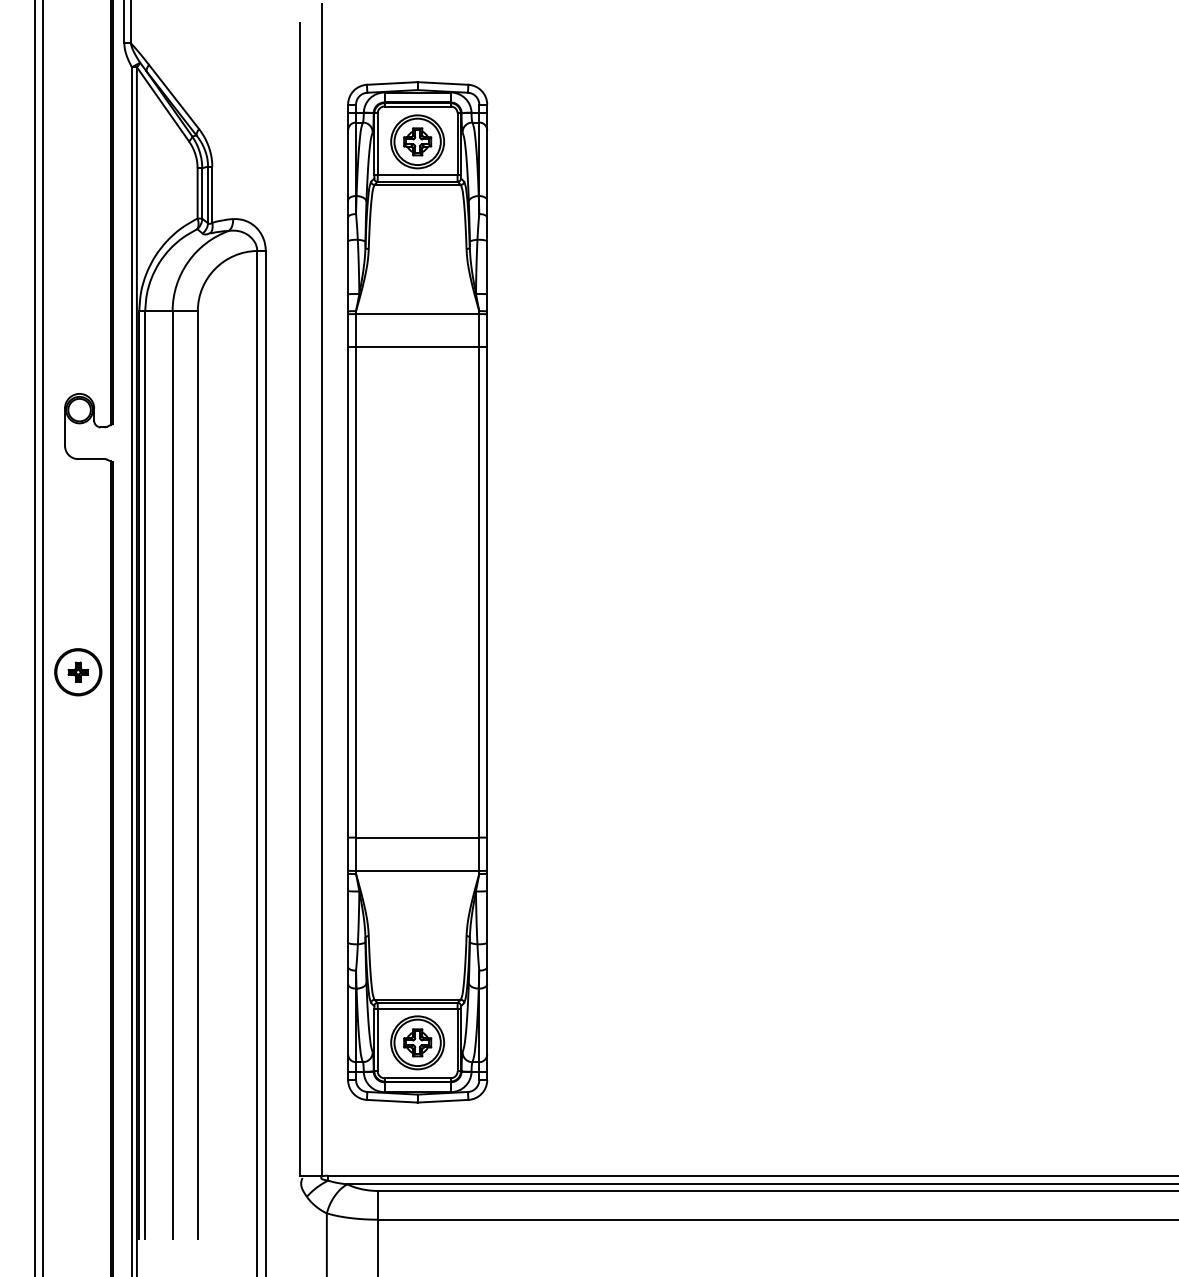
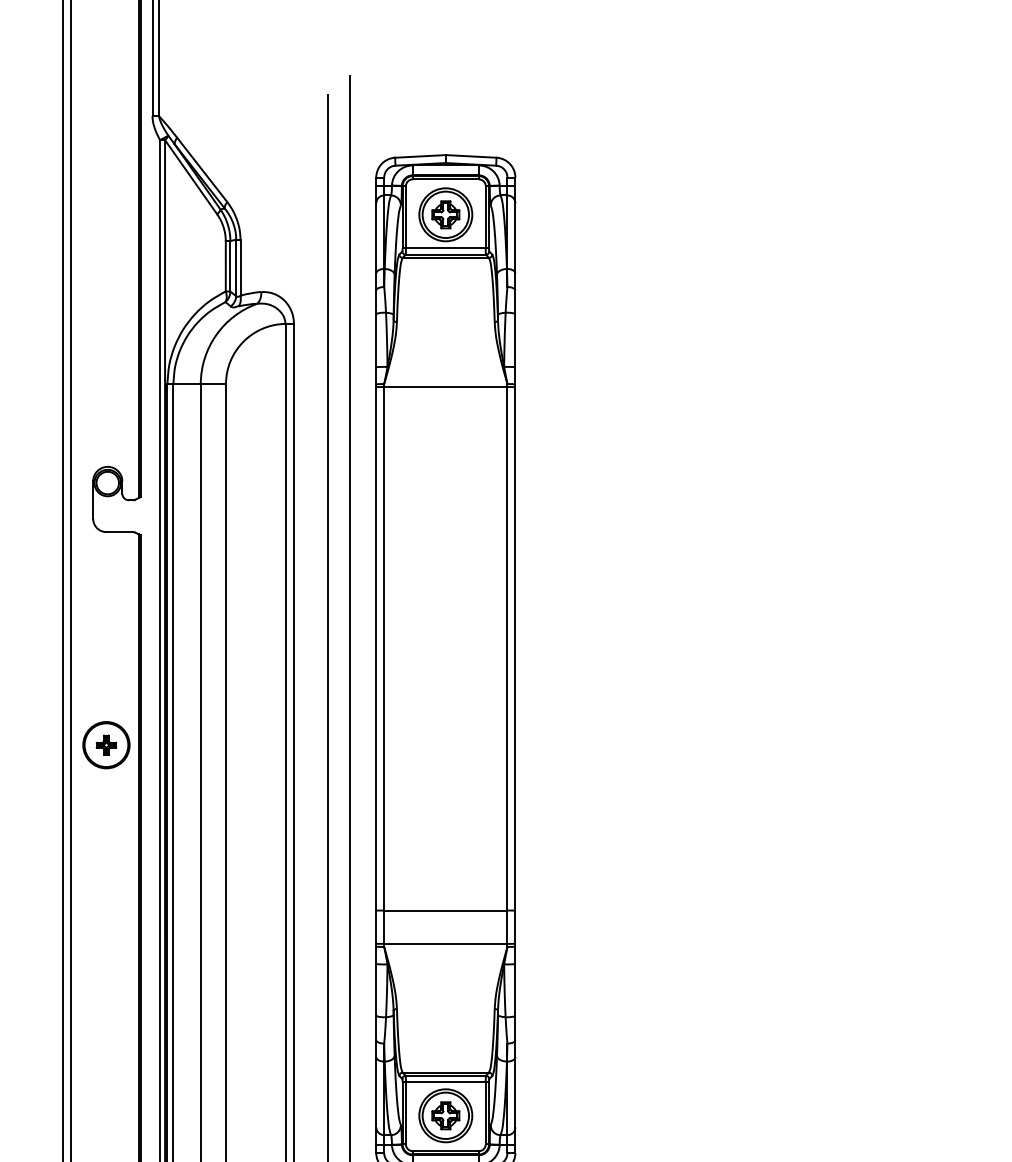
line: (417, 347) -> (445, 420), removed

